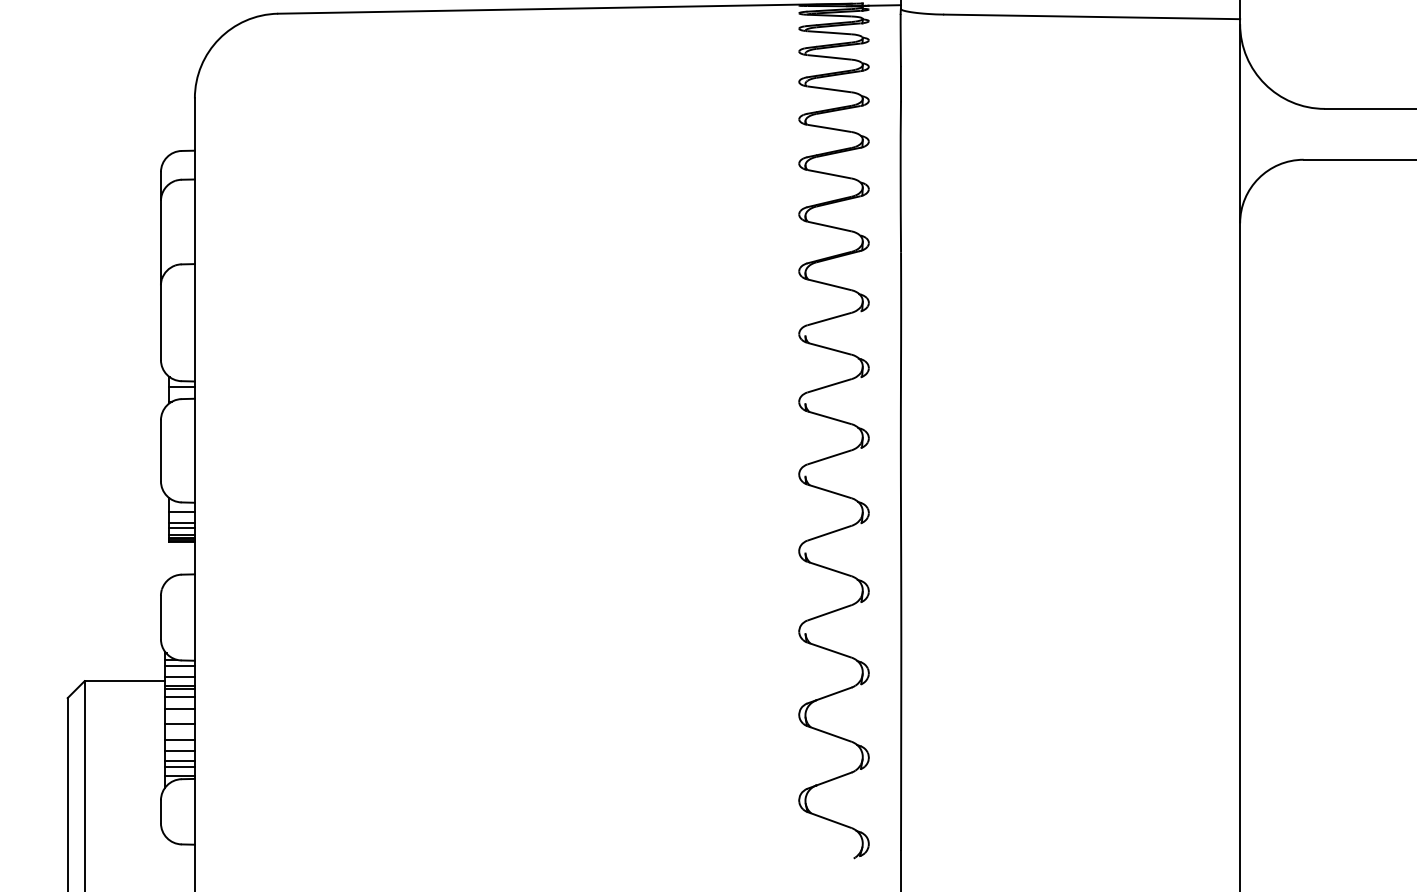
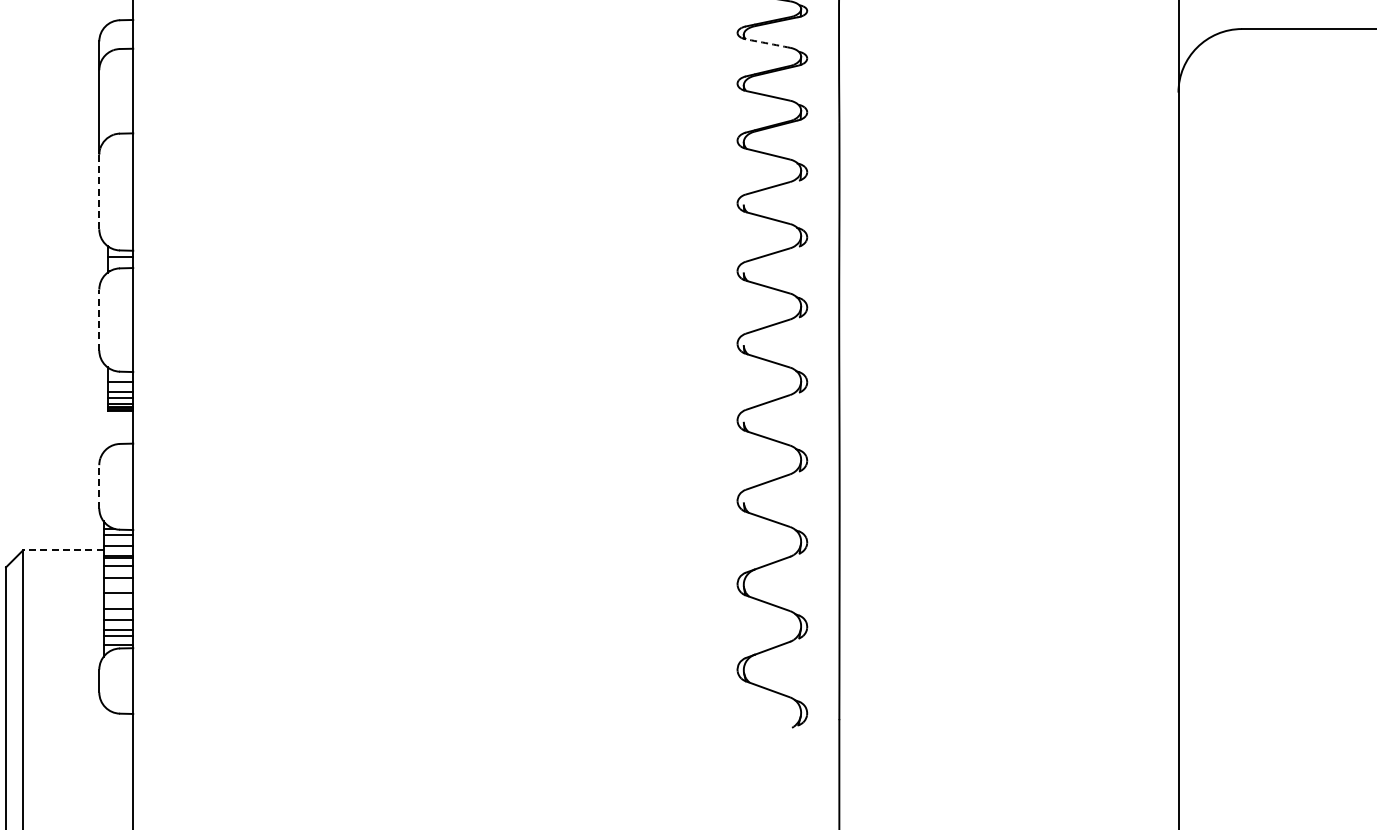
arc: (829, 174) -> (767, 43), solid -> dashed
line: (160, 323) -> (98, 192), solid -> dashed
line: (160, 450) -> (98, 319), solid -> dashed
line: (160, 617) -> (98, 486), solid -> dashed
line: (124, 681) -> (62, 550), solid -> dashed

